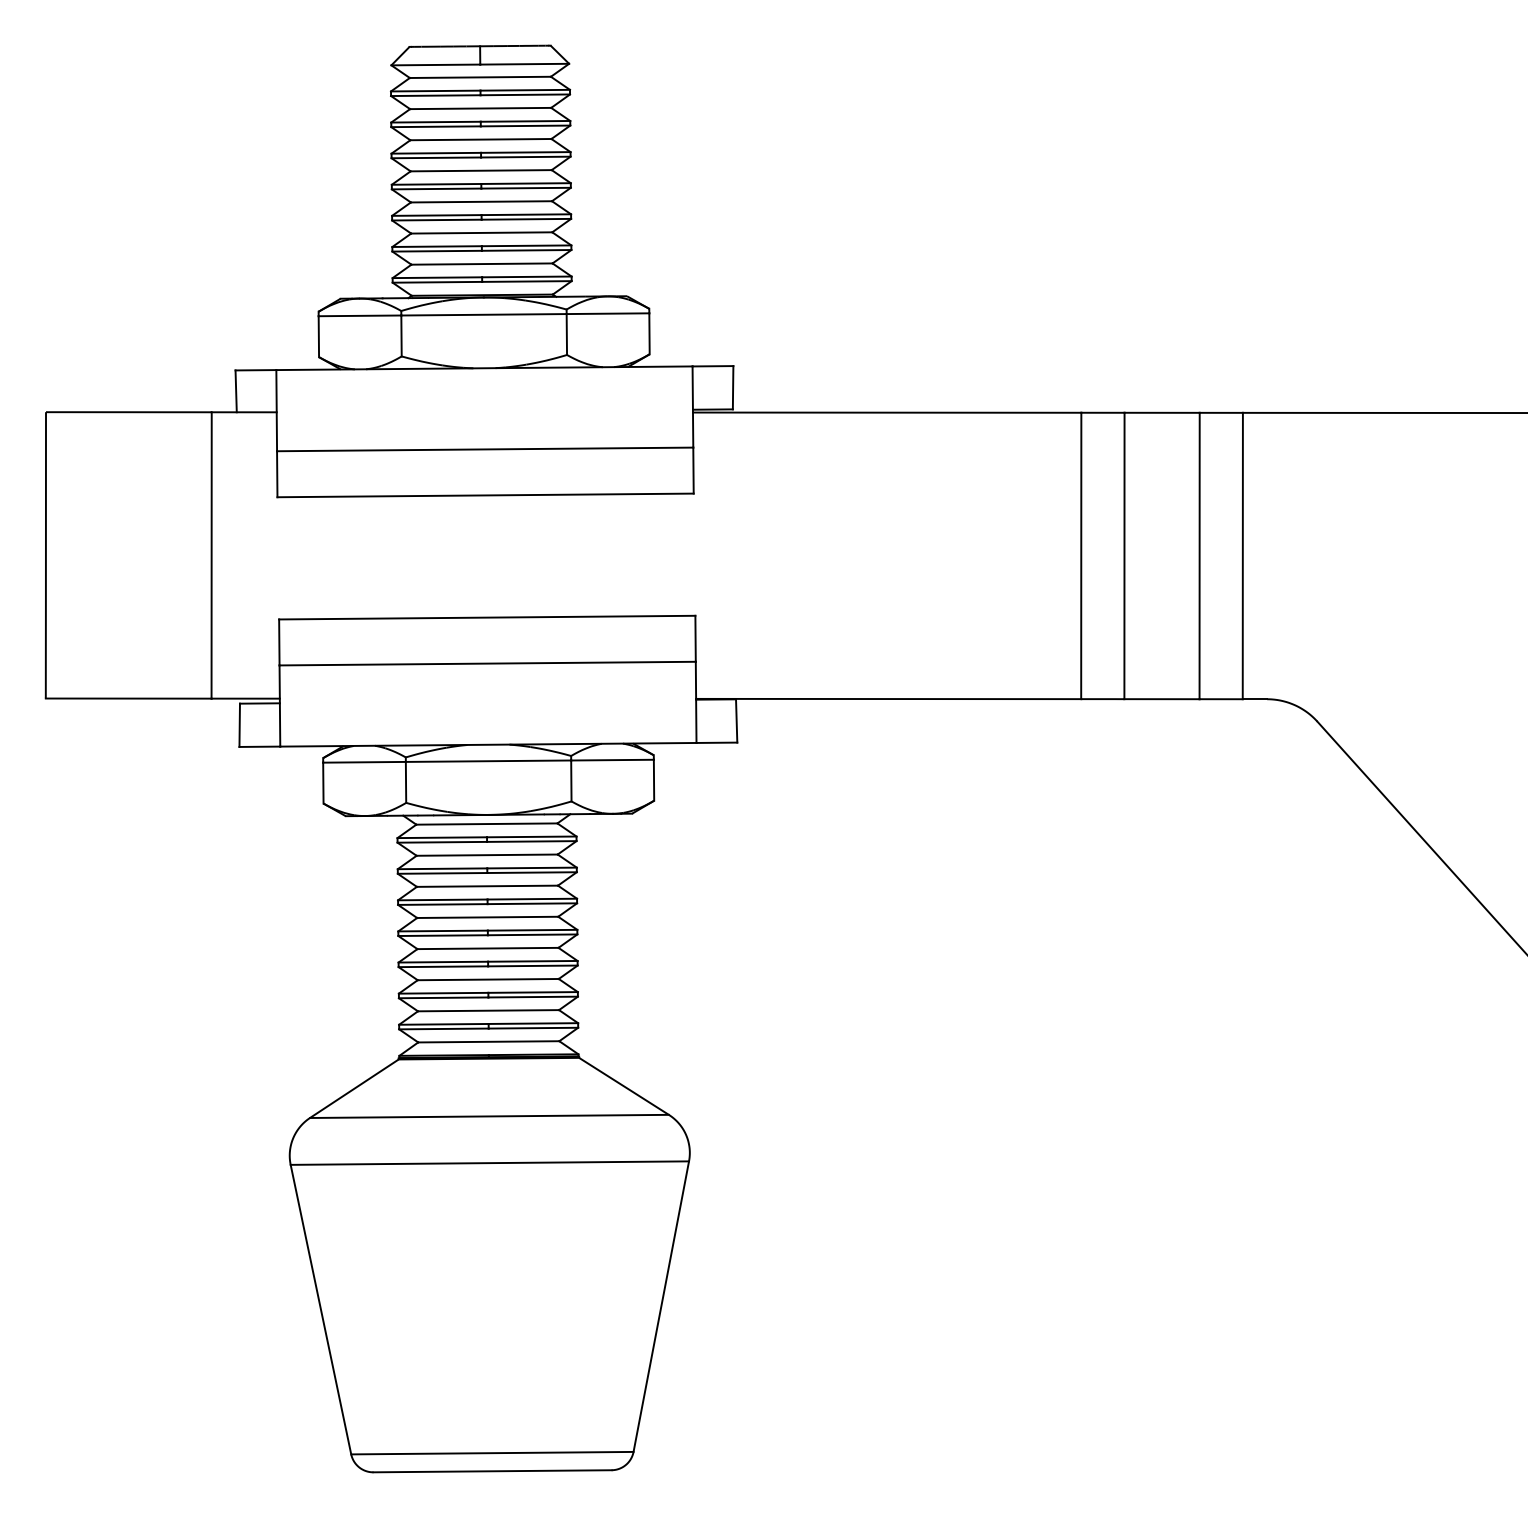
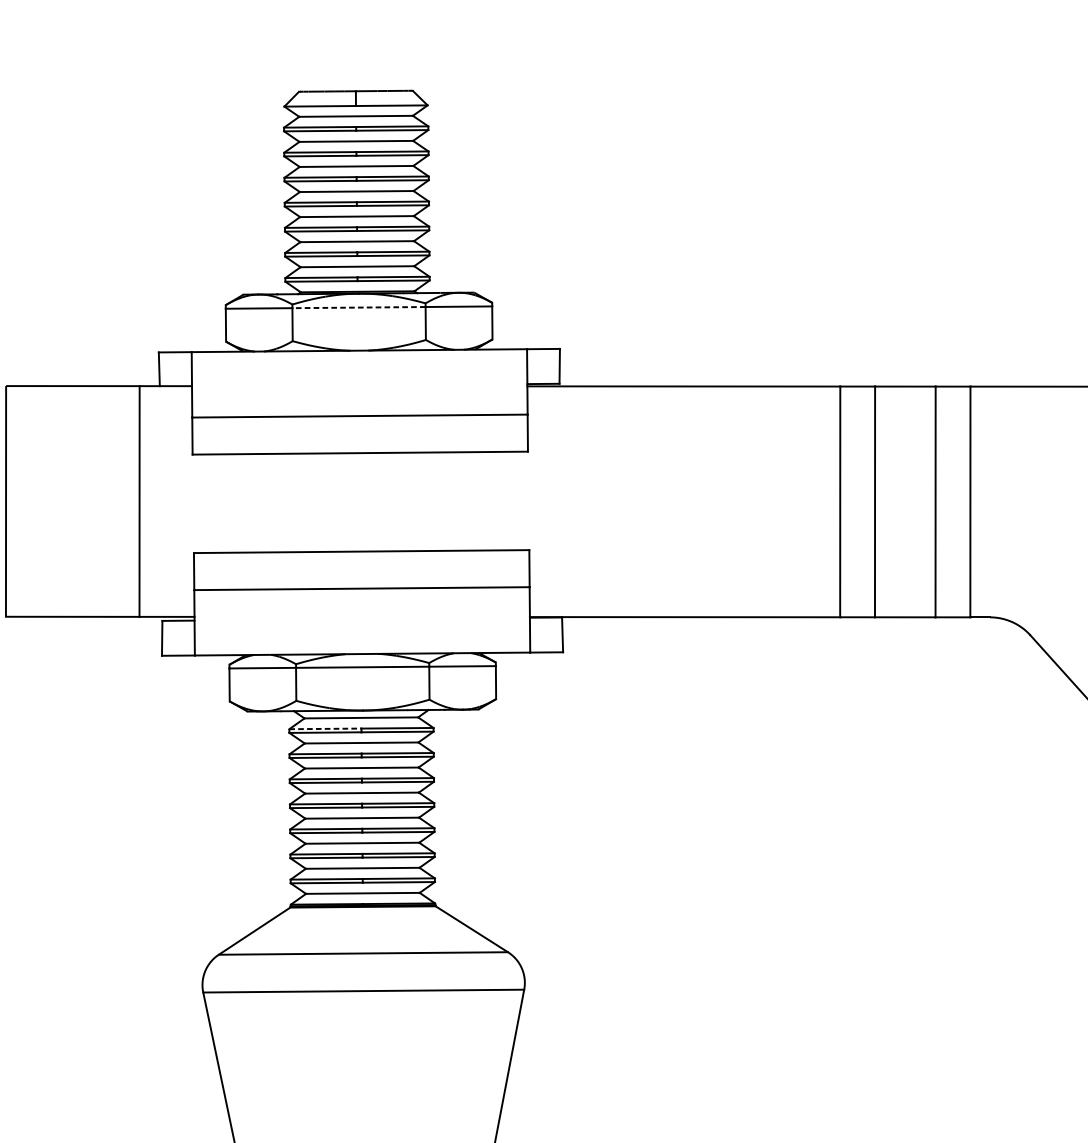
line: (484, 314) -> (359, 307), solid -> dashed
line: (442, 837) -> (325, 728), solid -> dashed

